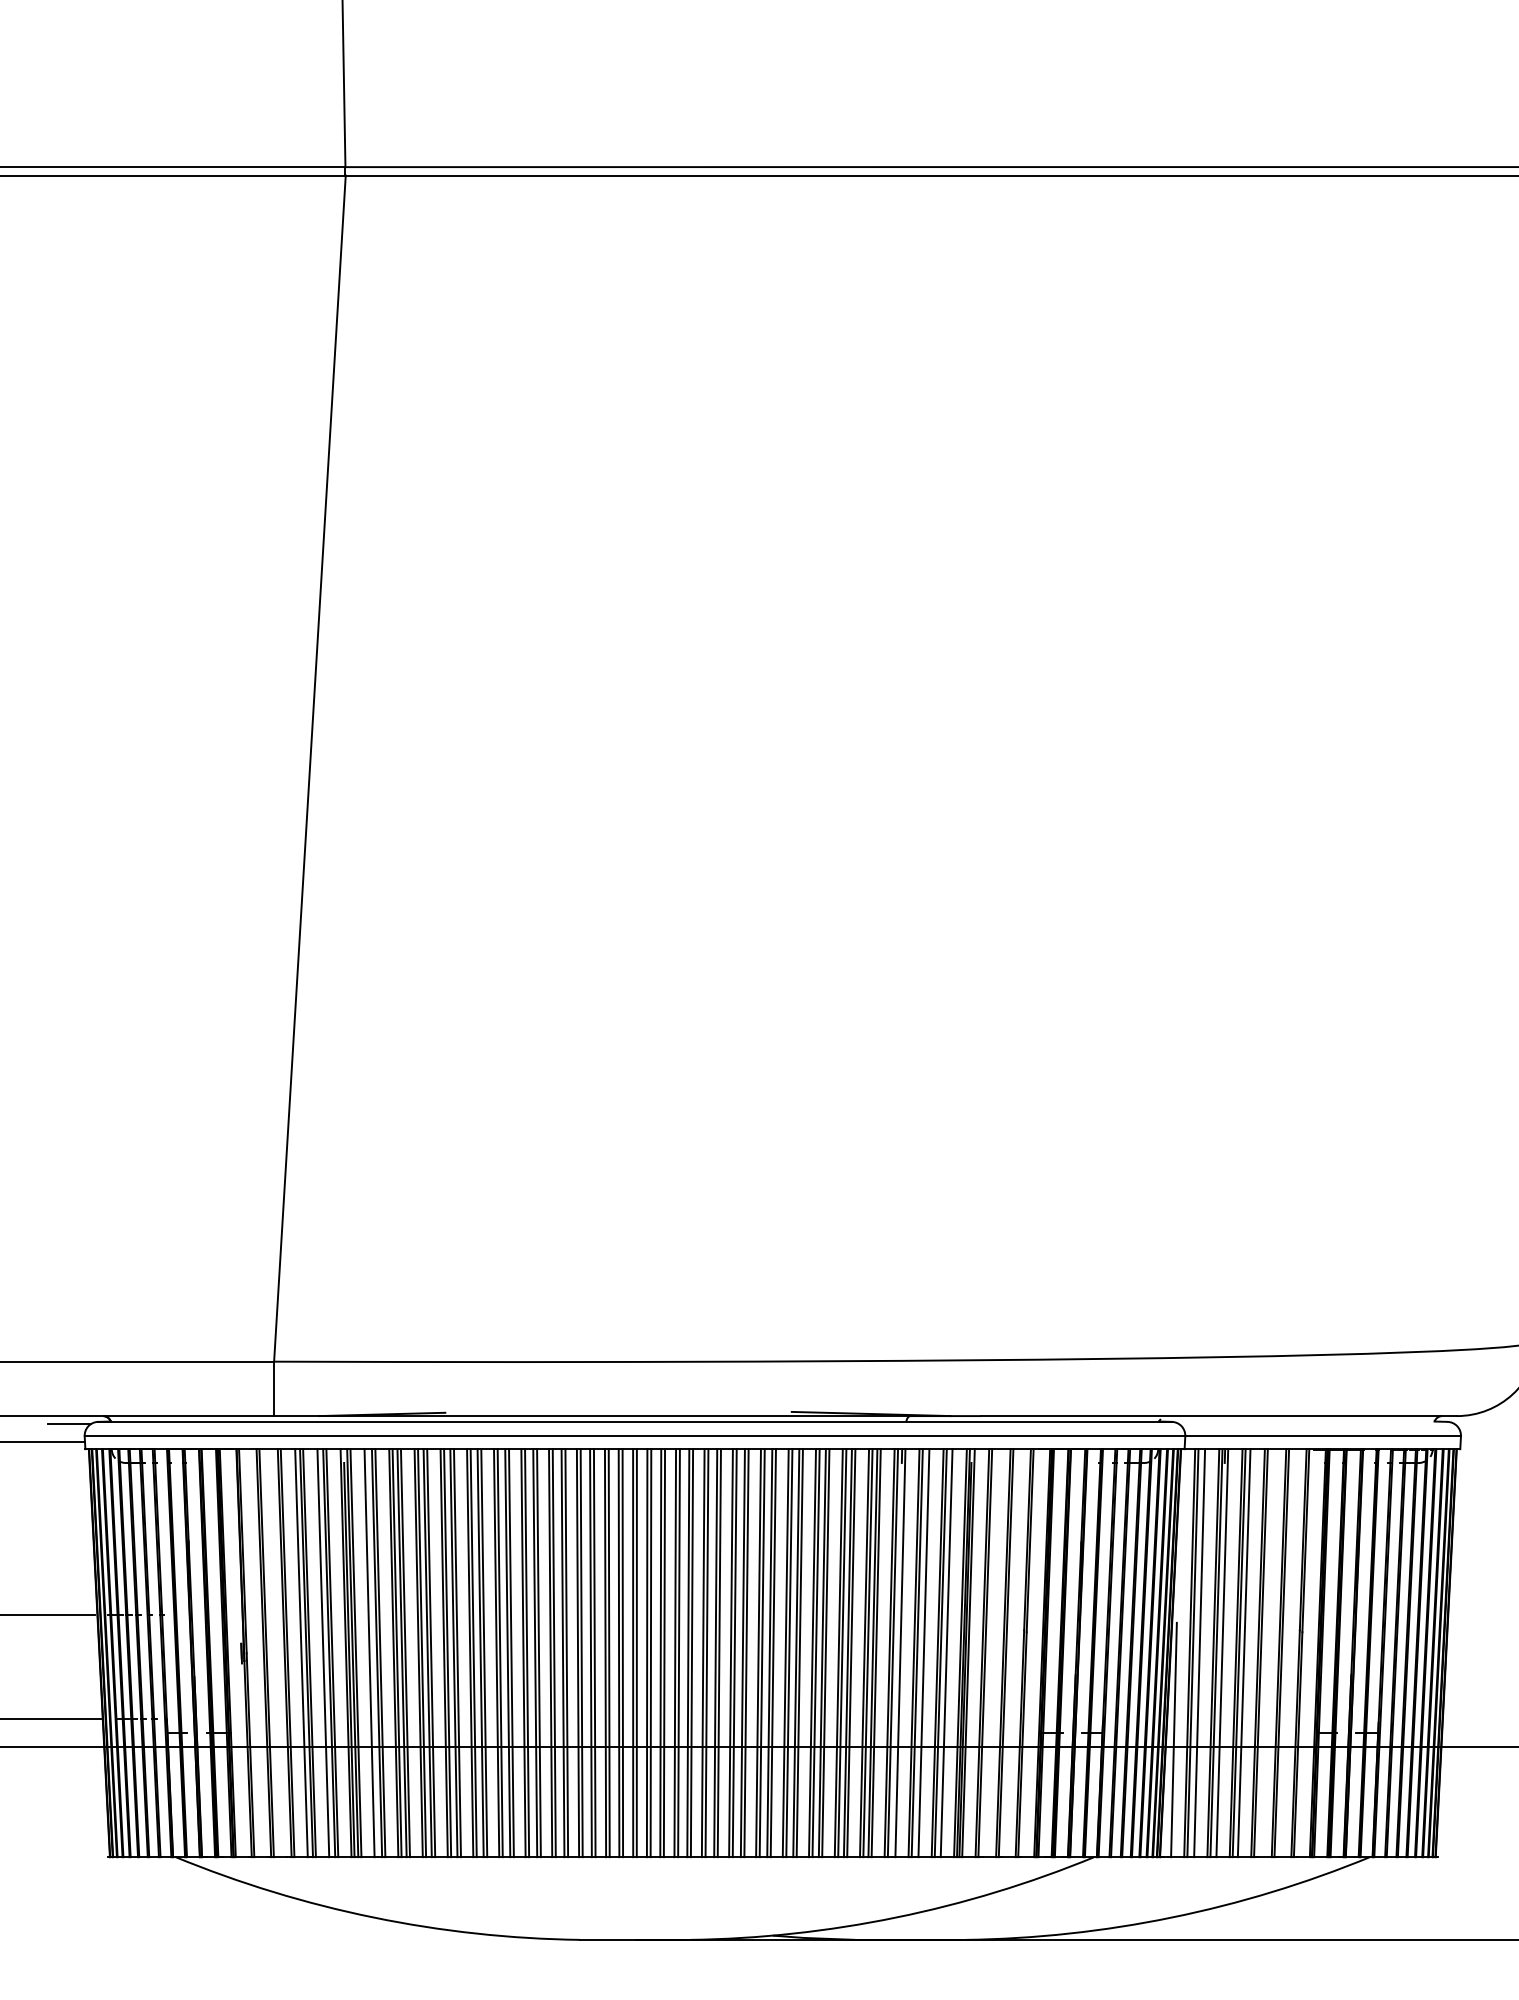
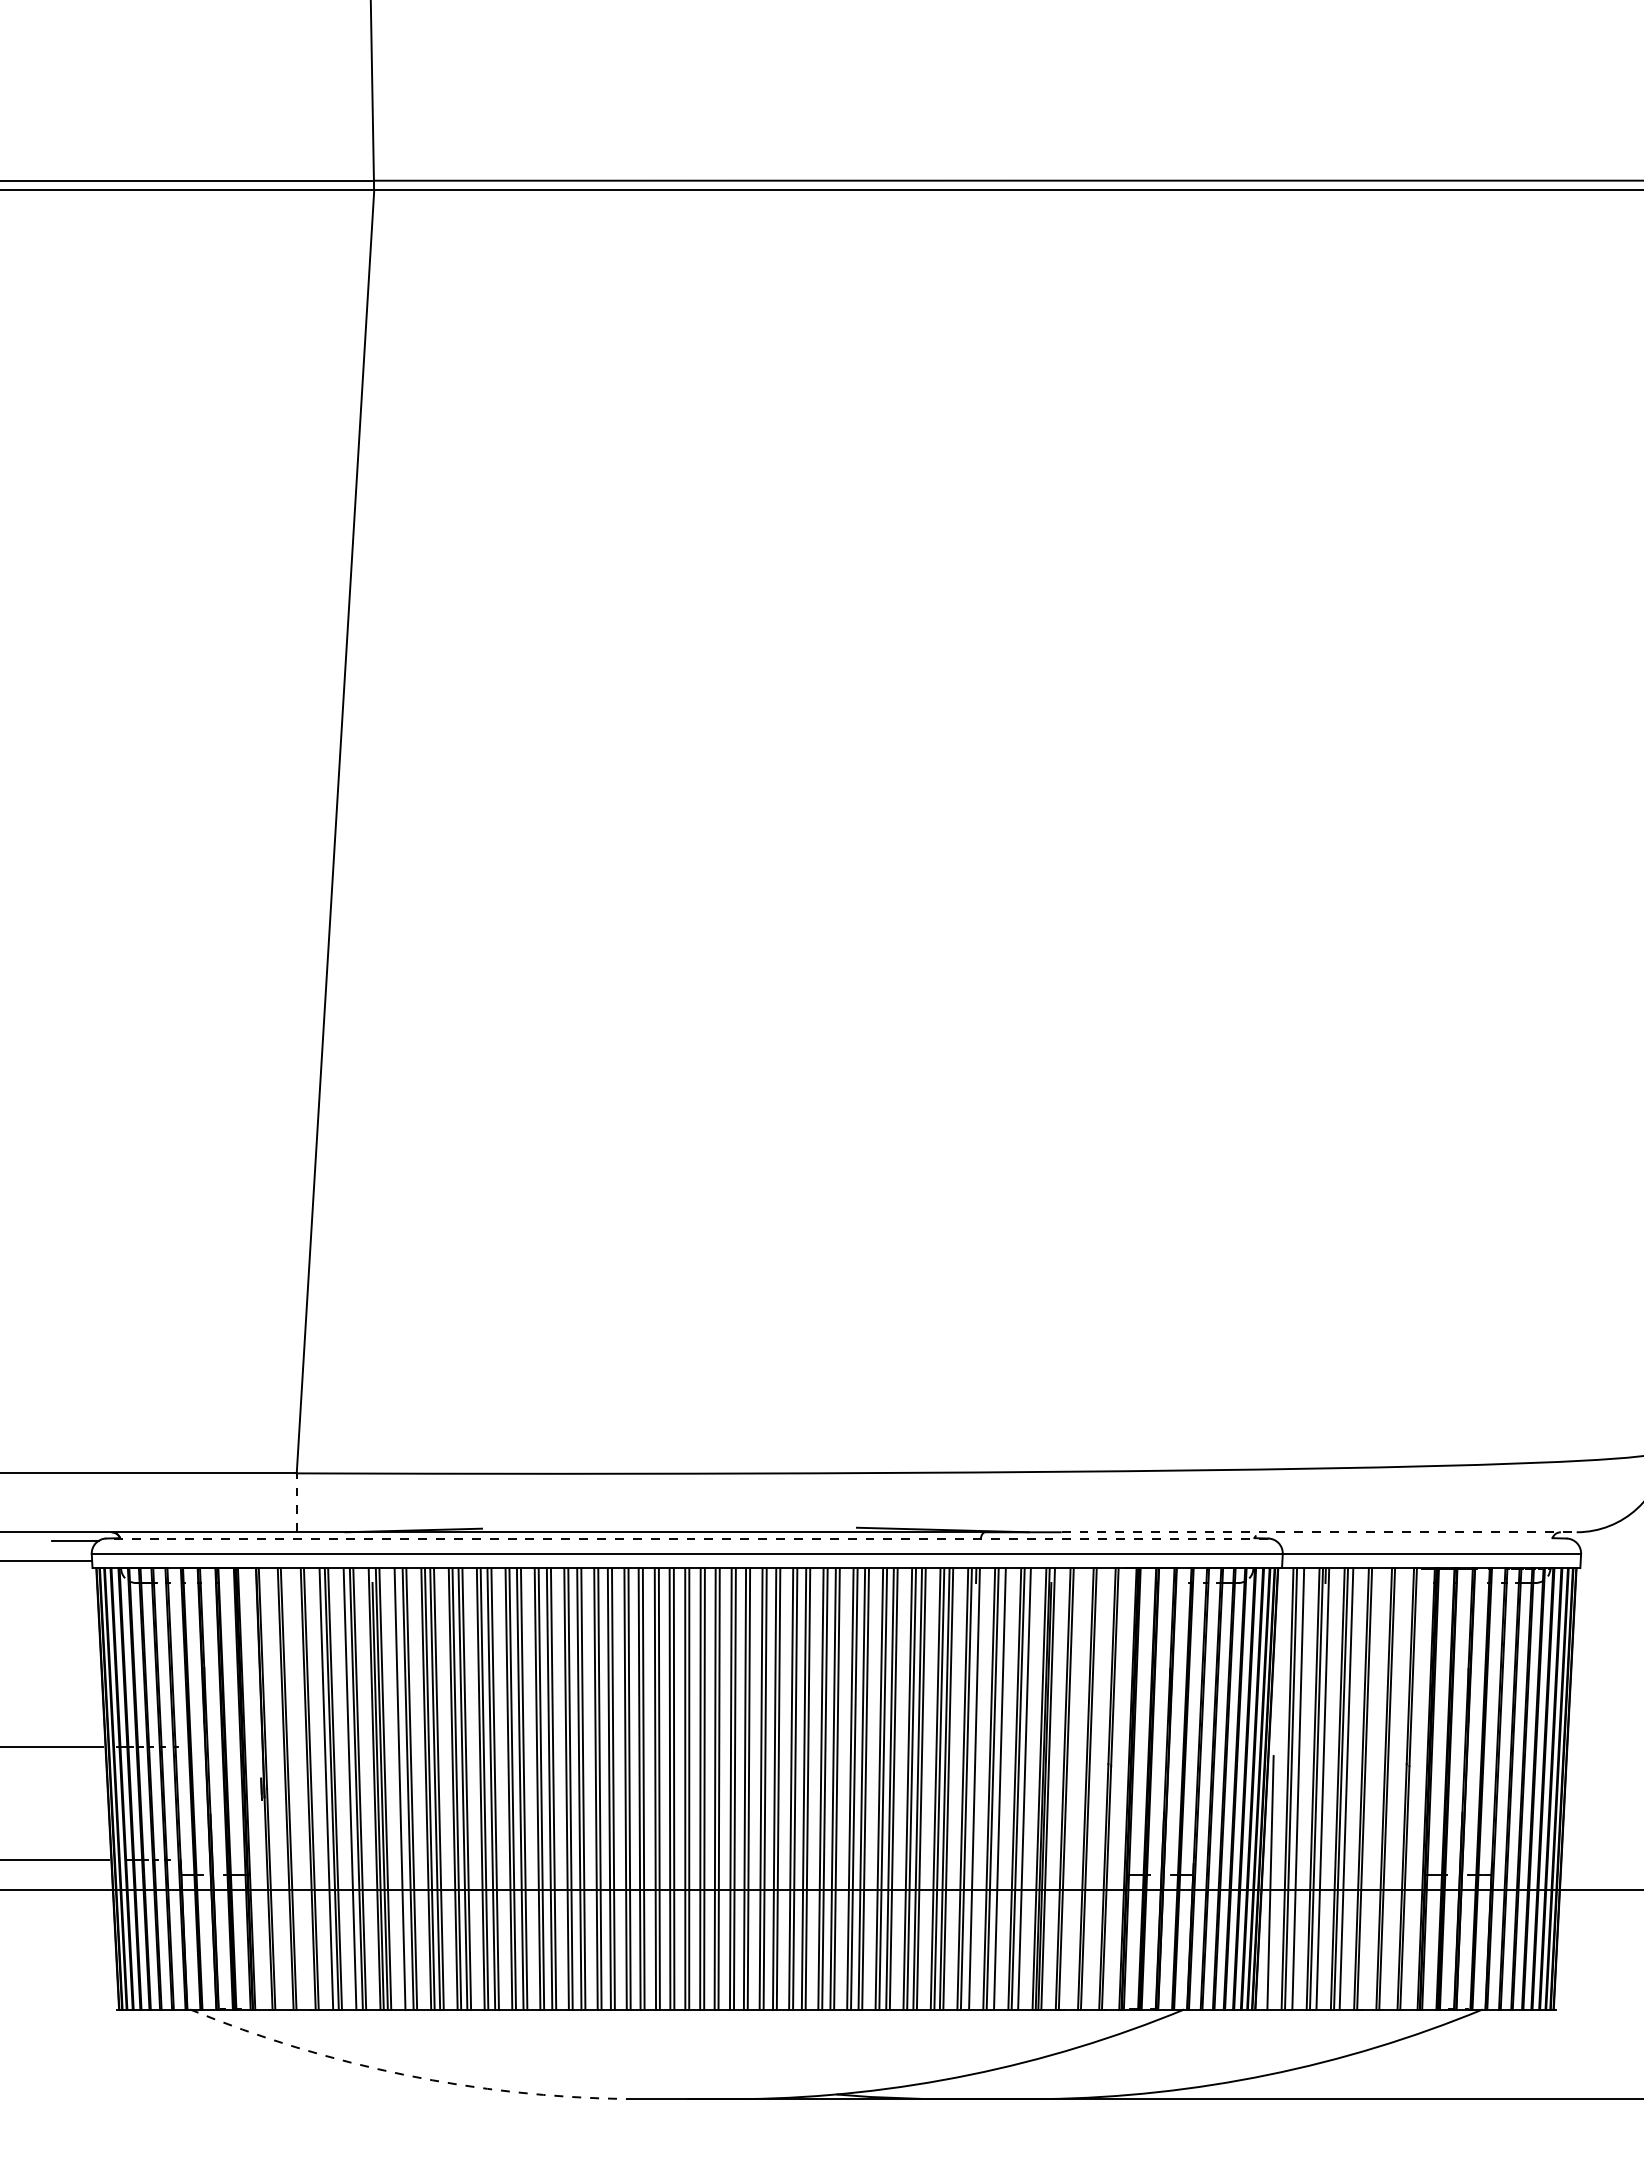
line: (273, 1388) -> (296, 1502), solid -> dashed
line: (1219, 1416) -> (1319, 1532), solid -> dashed
line: (635, 1421) -> (687, 1538), solid -> dashed
arc: (373, 1917) -> (404, 2074), solid -> dashed

